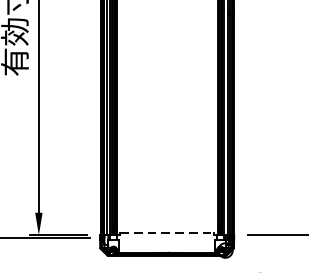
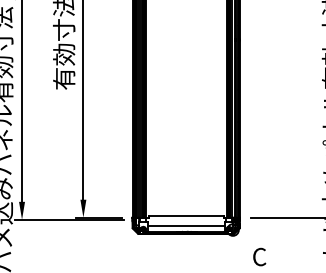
line: (167, 233) -> (186, 216), dashed -> solid
line: (166, 246) -> (185, 226), added

